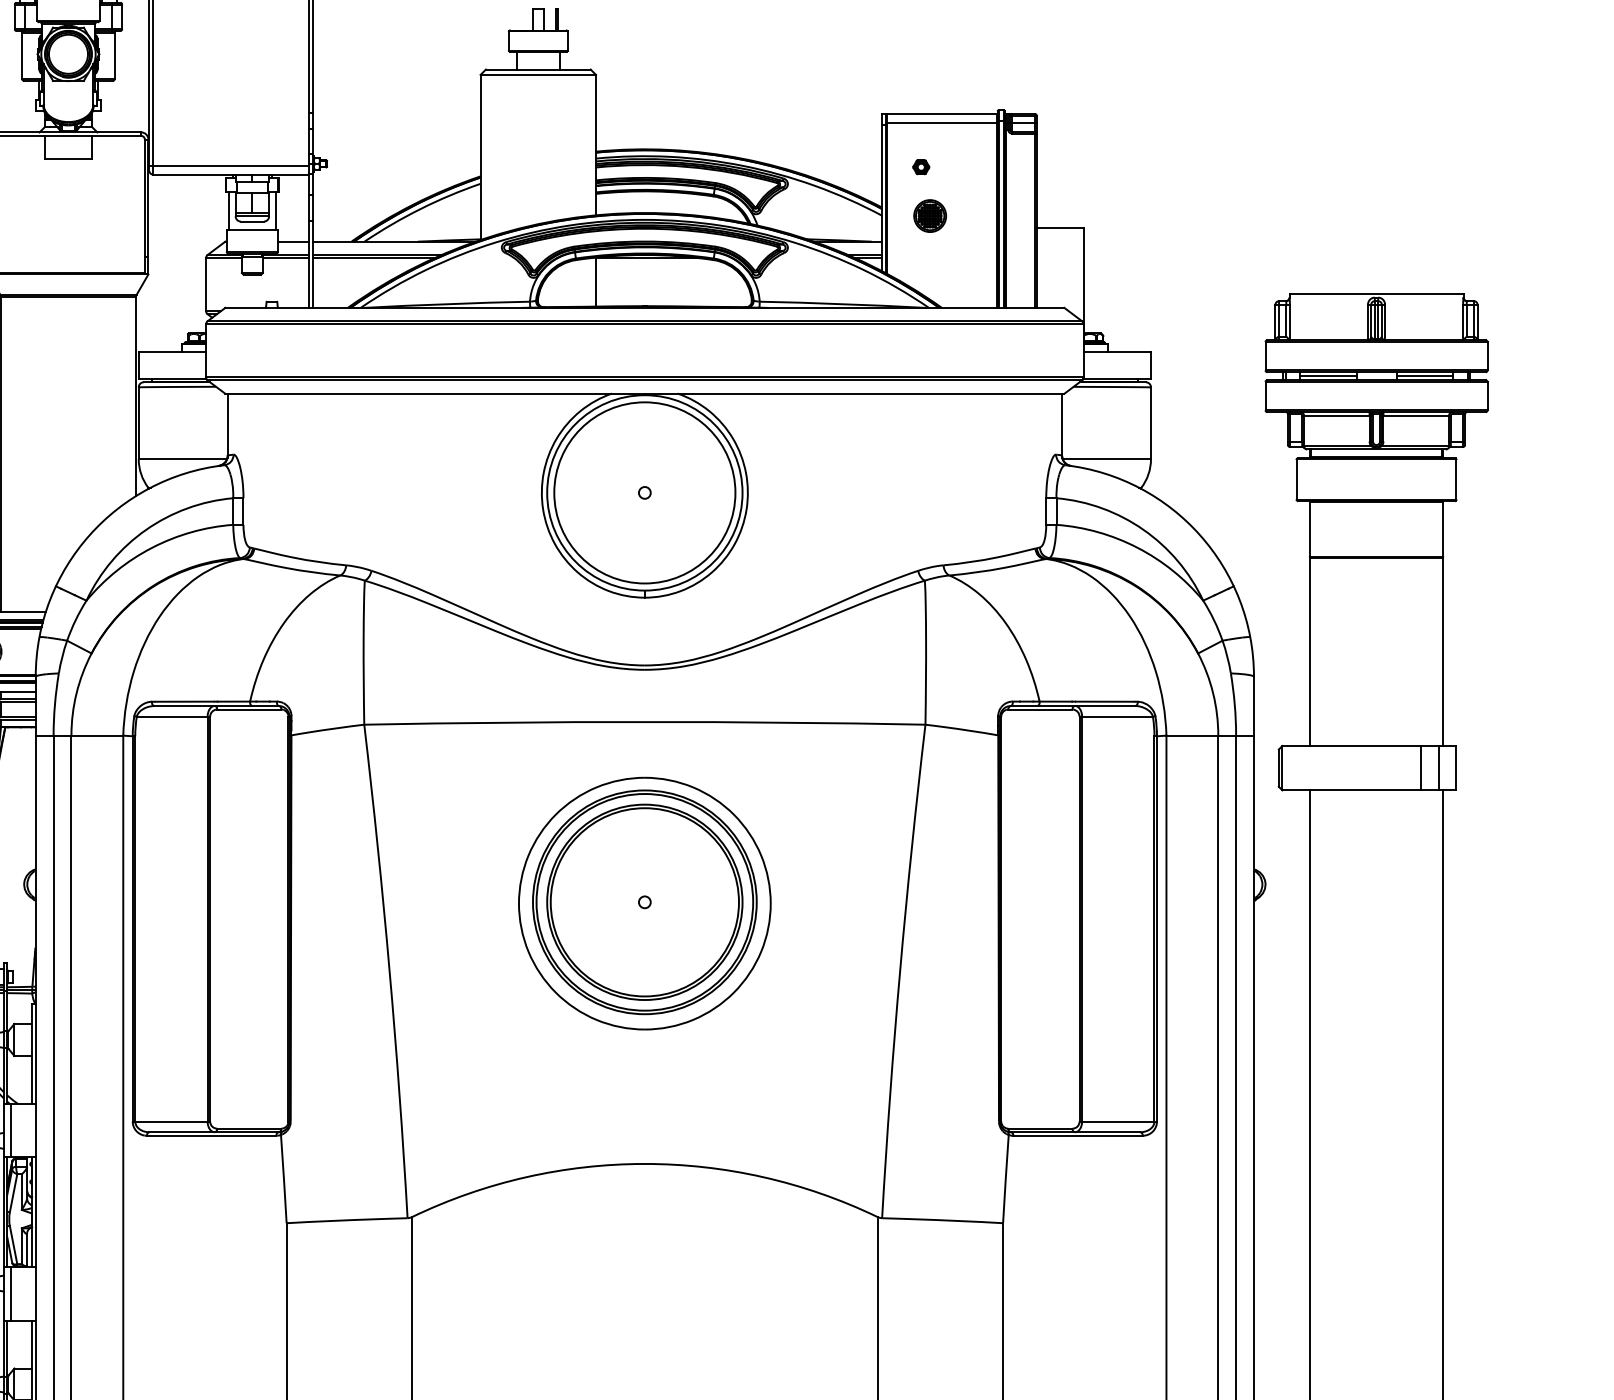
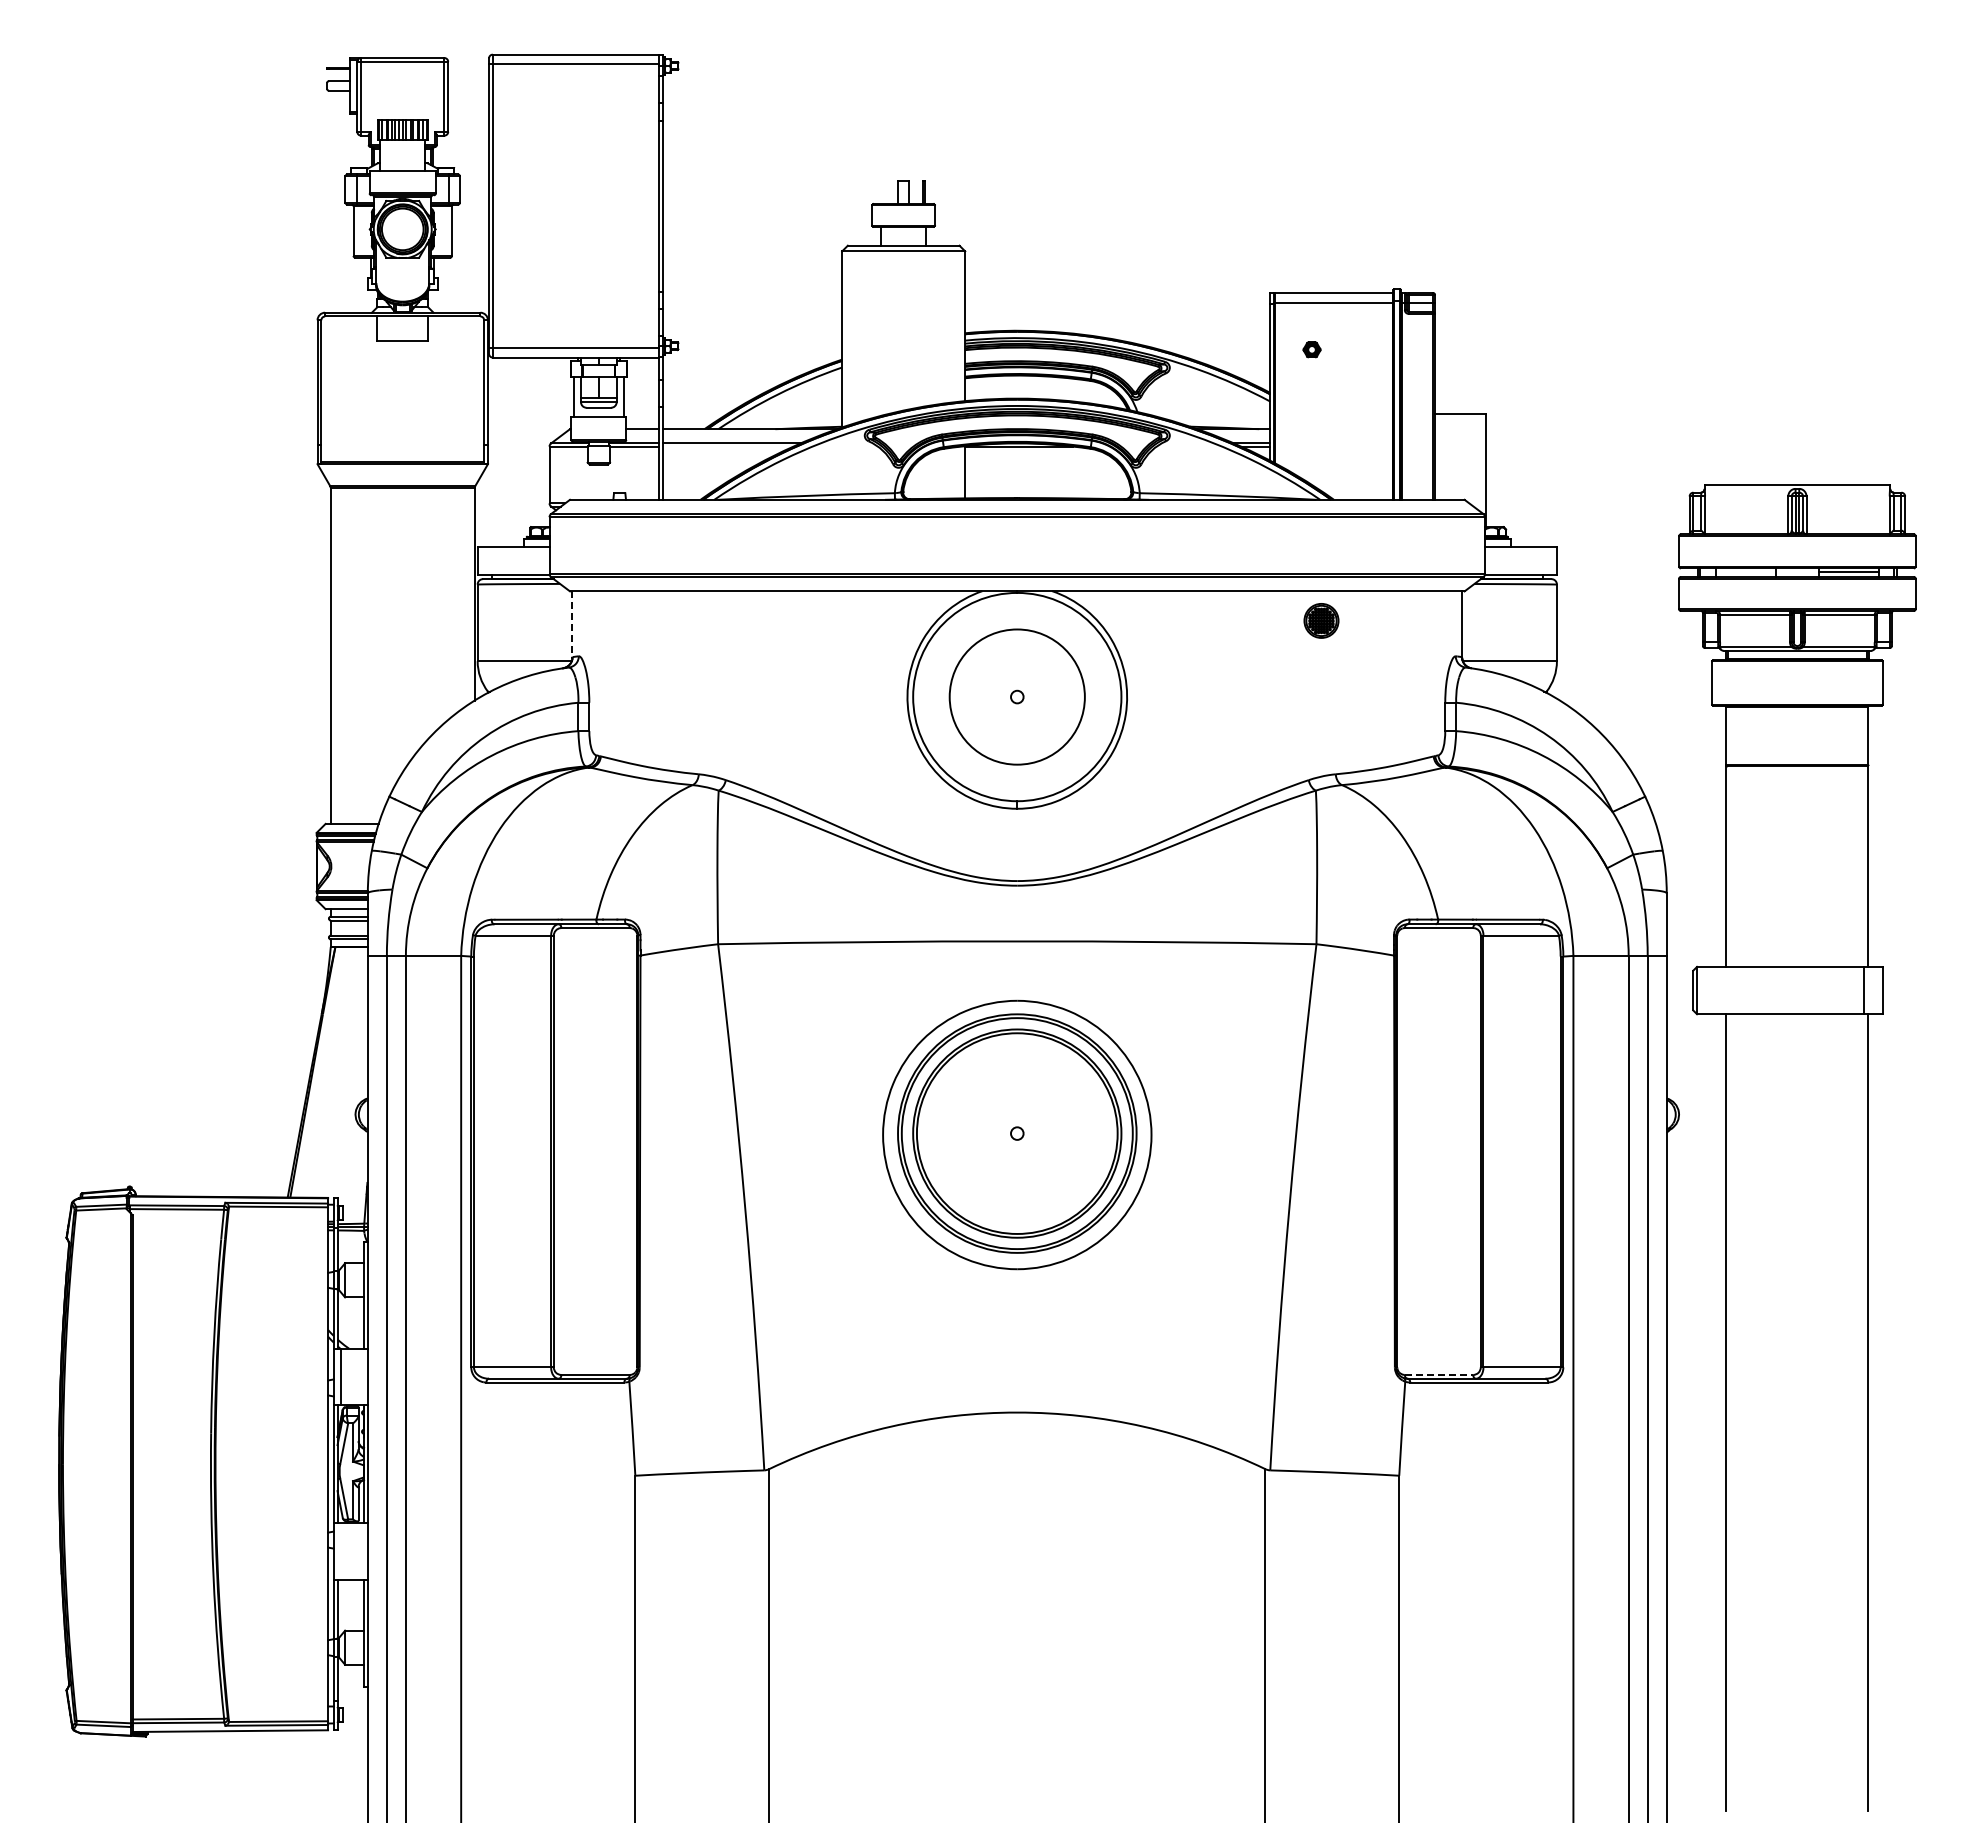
part: (930, 215) -> (1321, 620), moved
line: (373, 257) -> (728, 446), removed
line: (1328, 376) -> (1746, 572), removed
line: (227, 425) -> (572, 625), solid -> dashed
circle: (644, 492) -> (1016, 696), size x0.7
line: (1420, 768) -> (1844, 990), removed
line: (1040, 1128) -> (1439, 1374), solid -> dashed
line: (11, 1293) -> (341, 1550), removed

